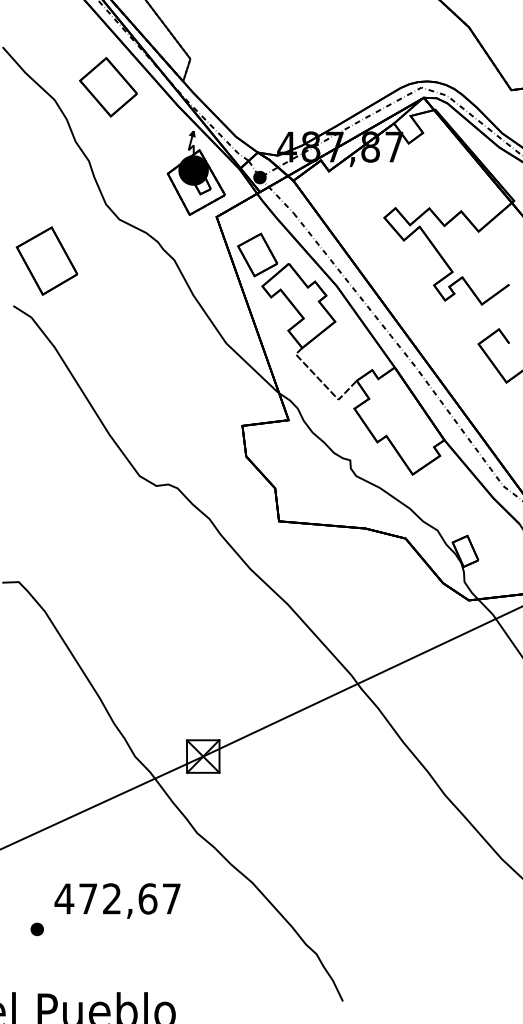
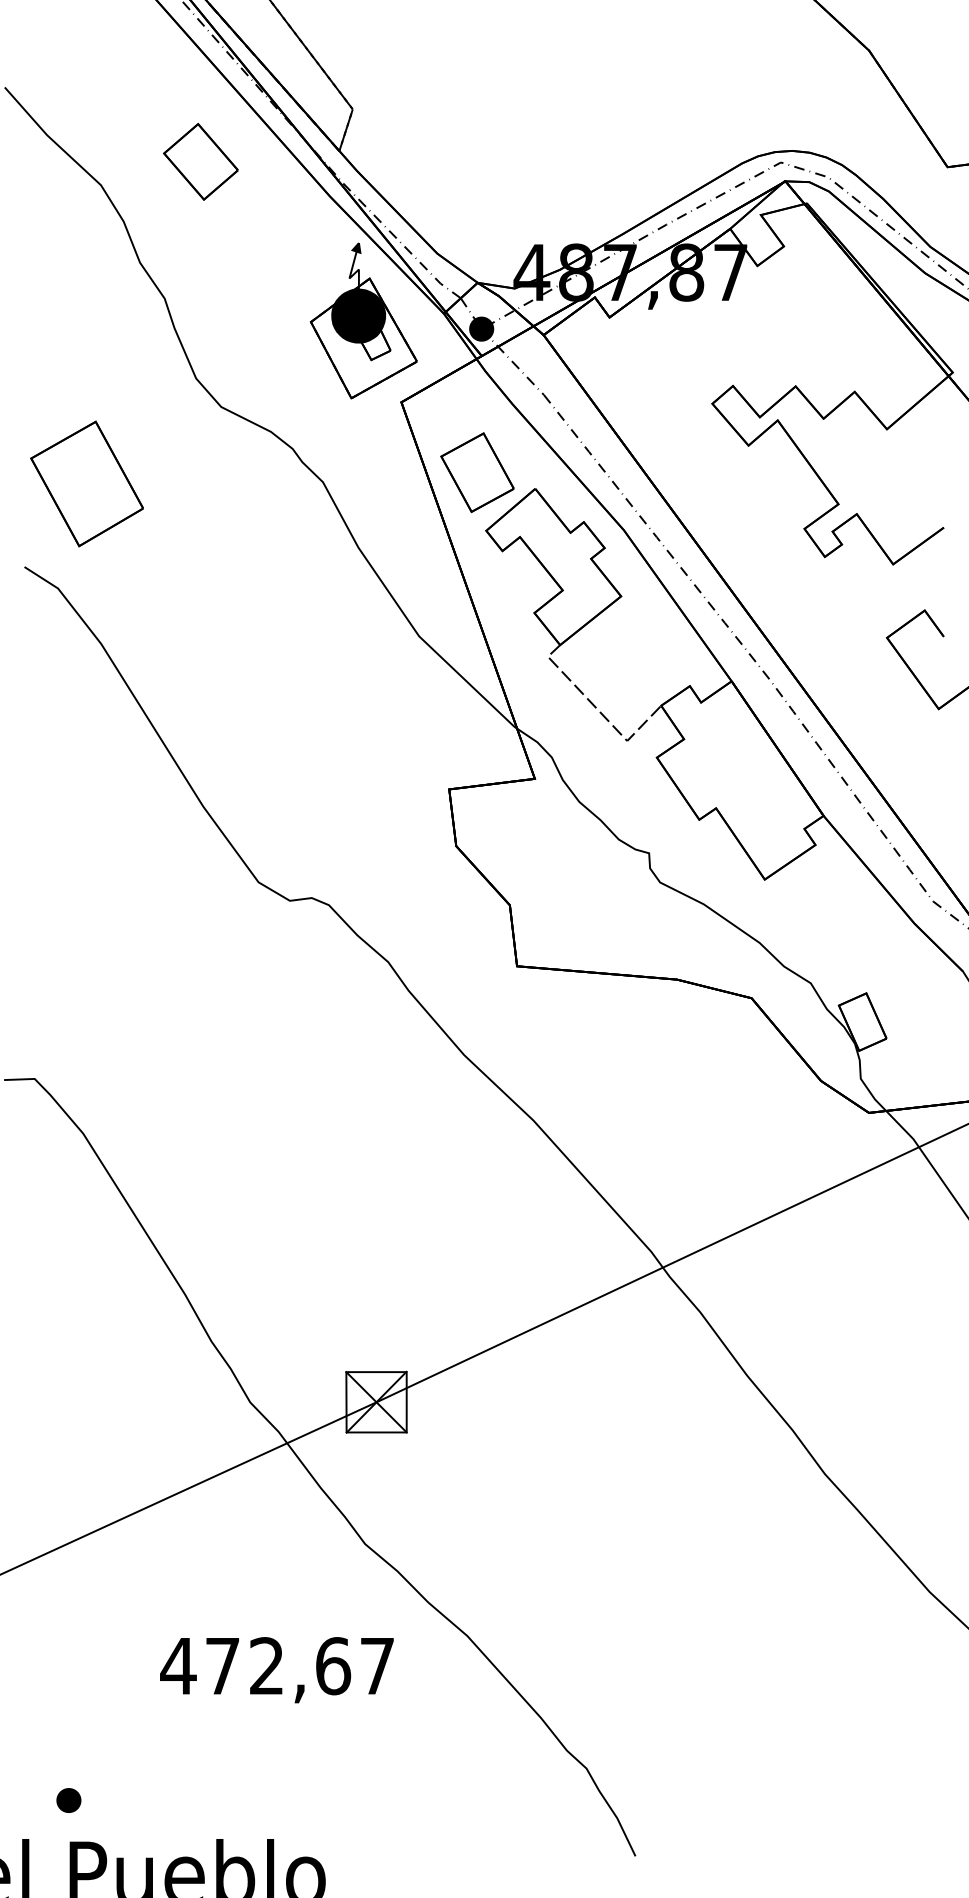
part: (108, 87) -> (200, 162), size x0.7
text: (117, 900) -> (276, 1669), moved
part: (36, 929) -> (67, 1800), moved

